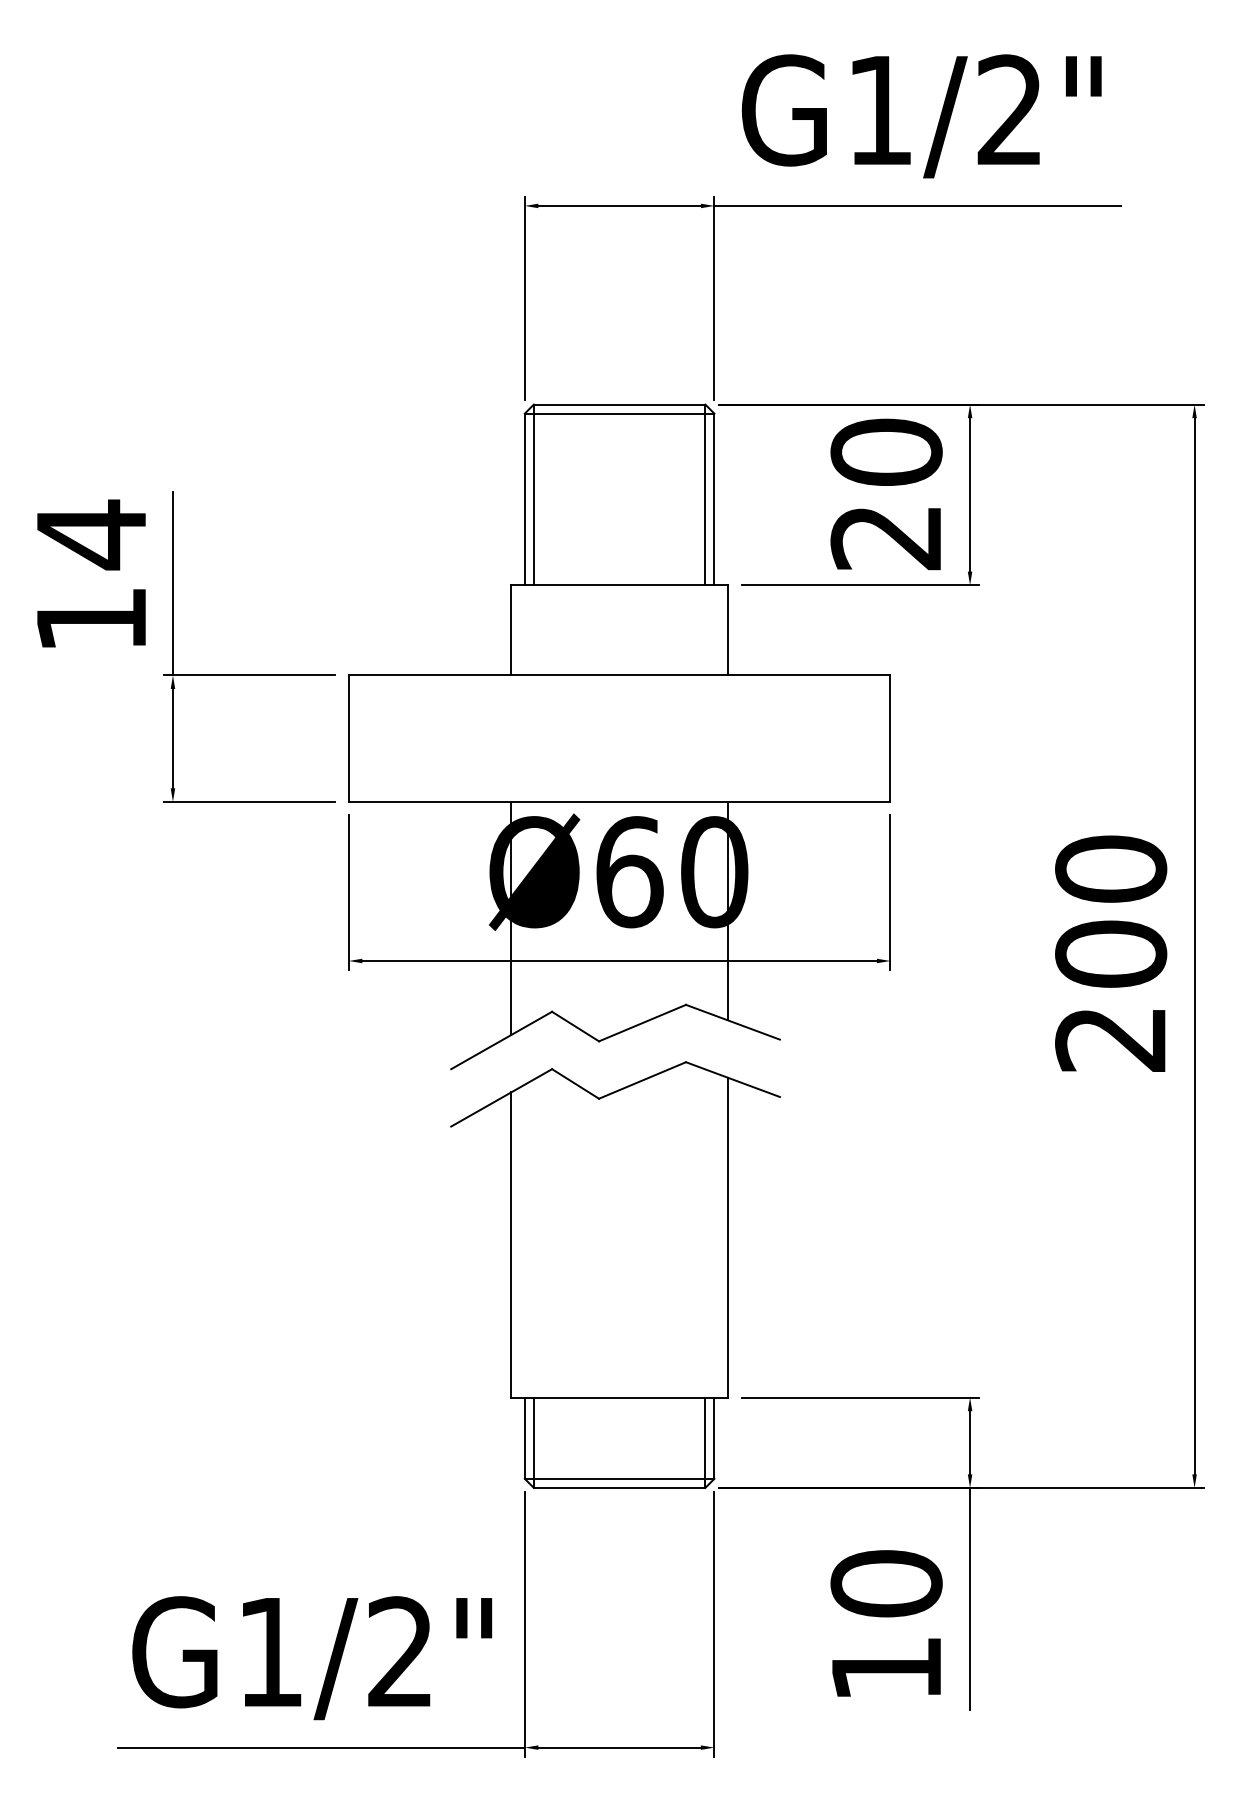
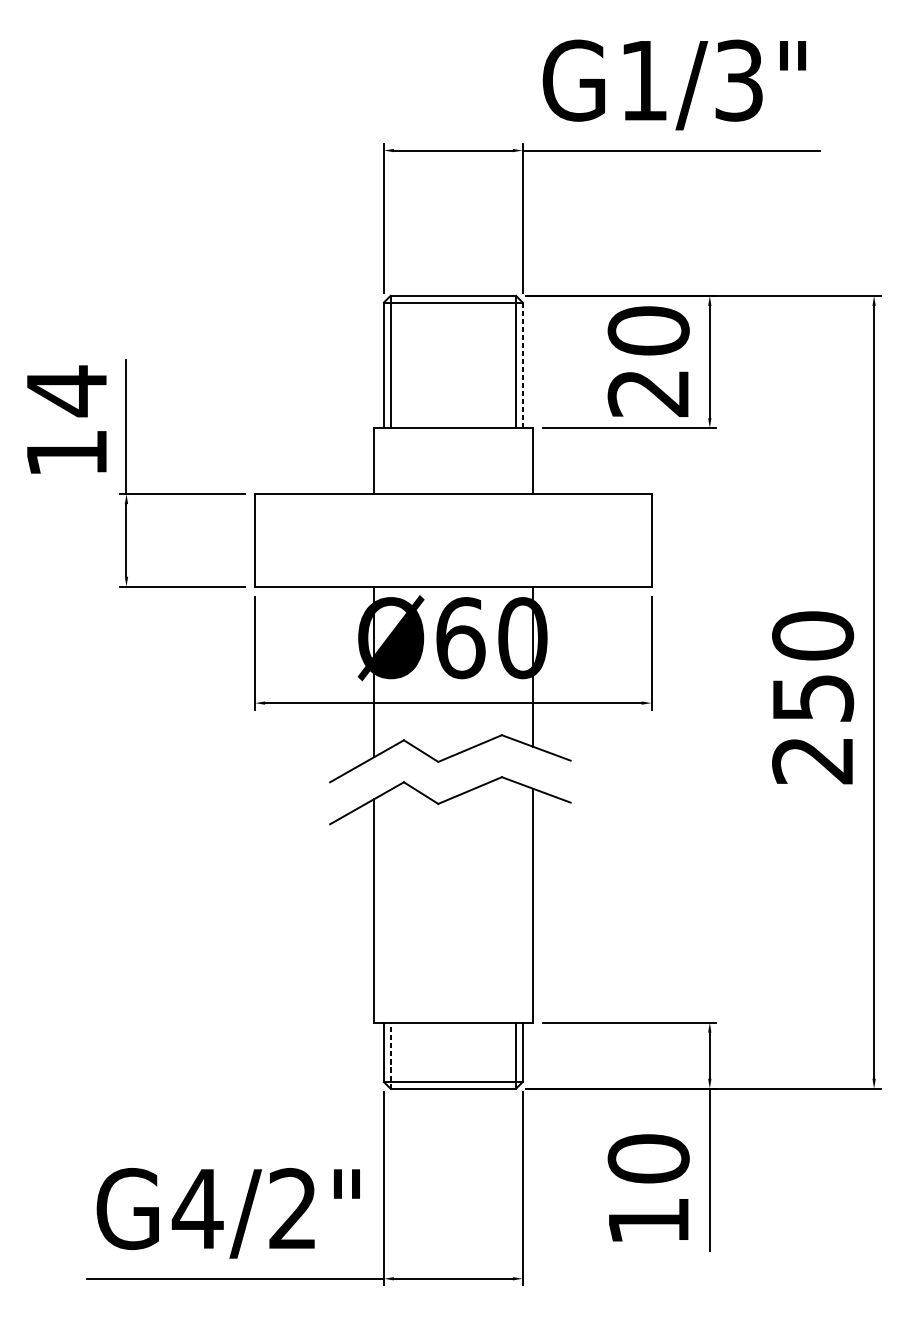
text: (1009, 110) -> (738, 80), G1/2" -> G1/3"
line: (714, 499) -> (522, 365), solid -> dashed
text: (1111, 953) -> (813, 697), 200 -> 250
line: (533, 1442) -> (390, 1055), solid -> dashed
text: (270, 1652) -> (197, 1209), G1/2" -> G4/2"

